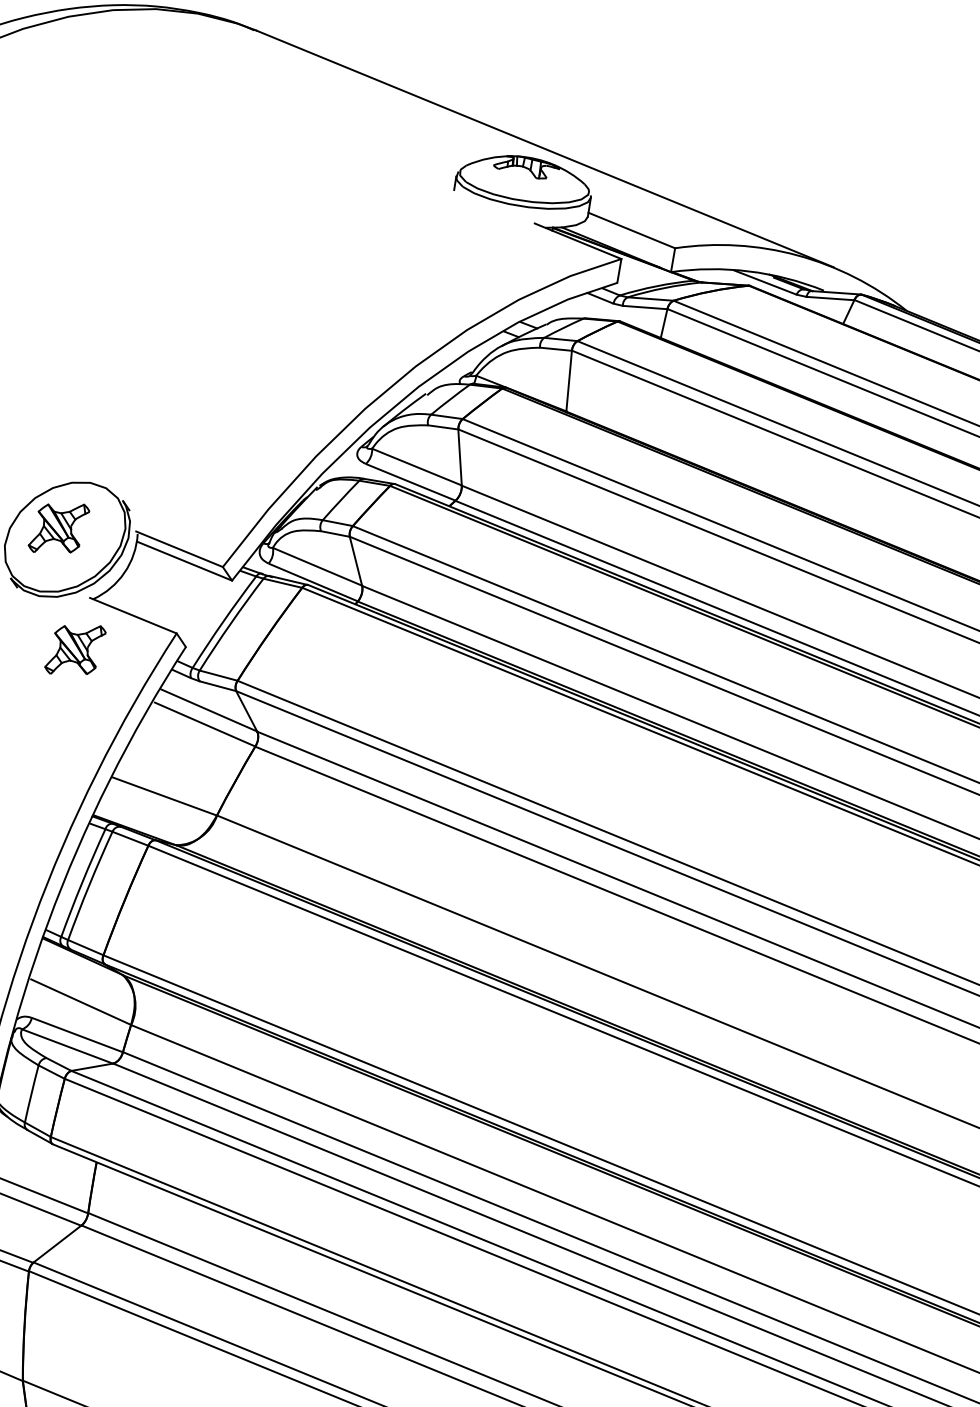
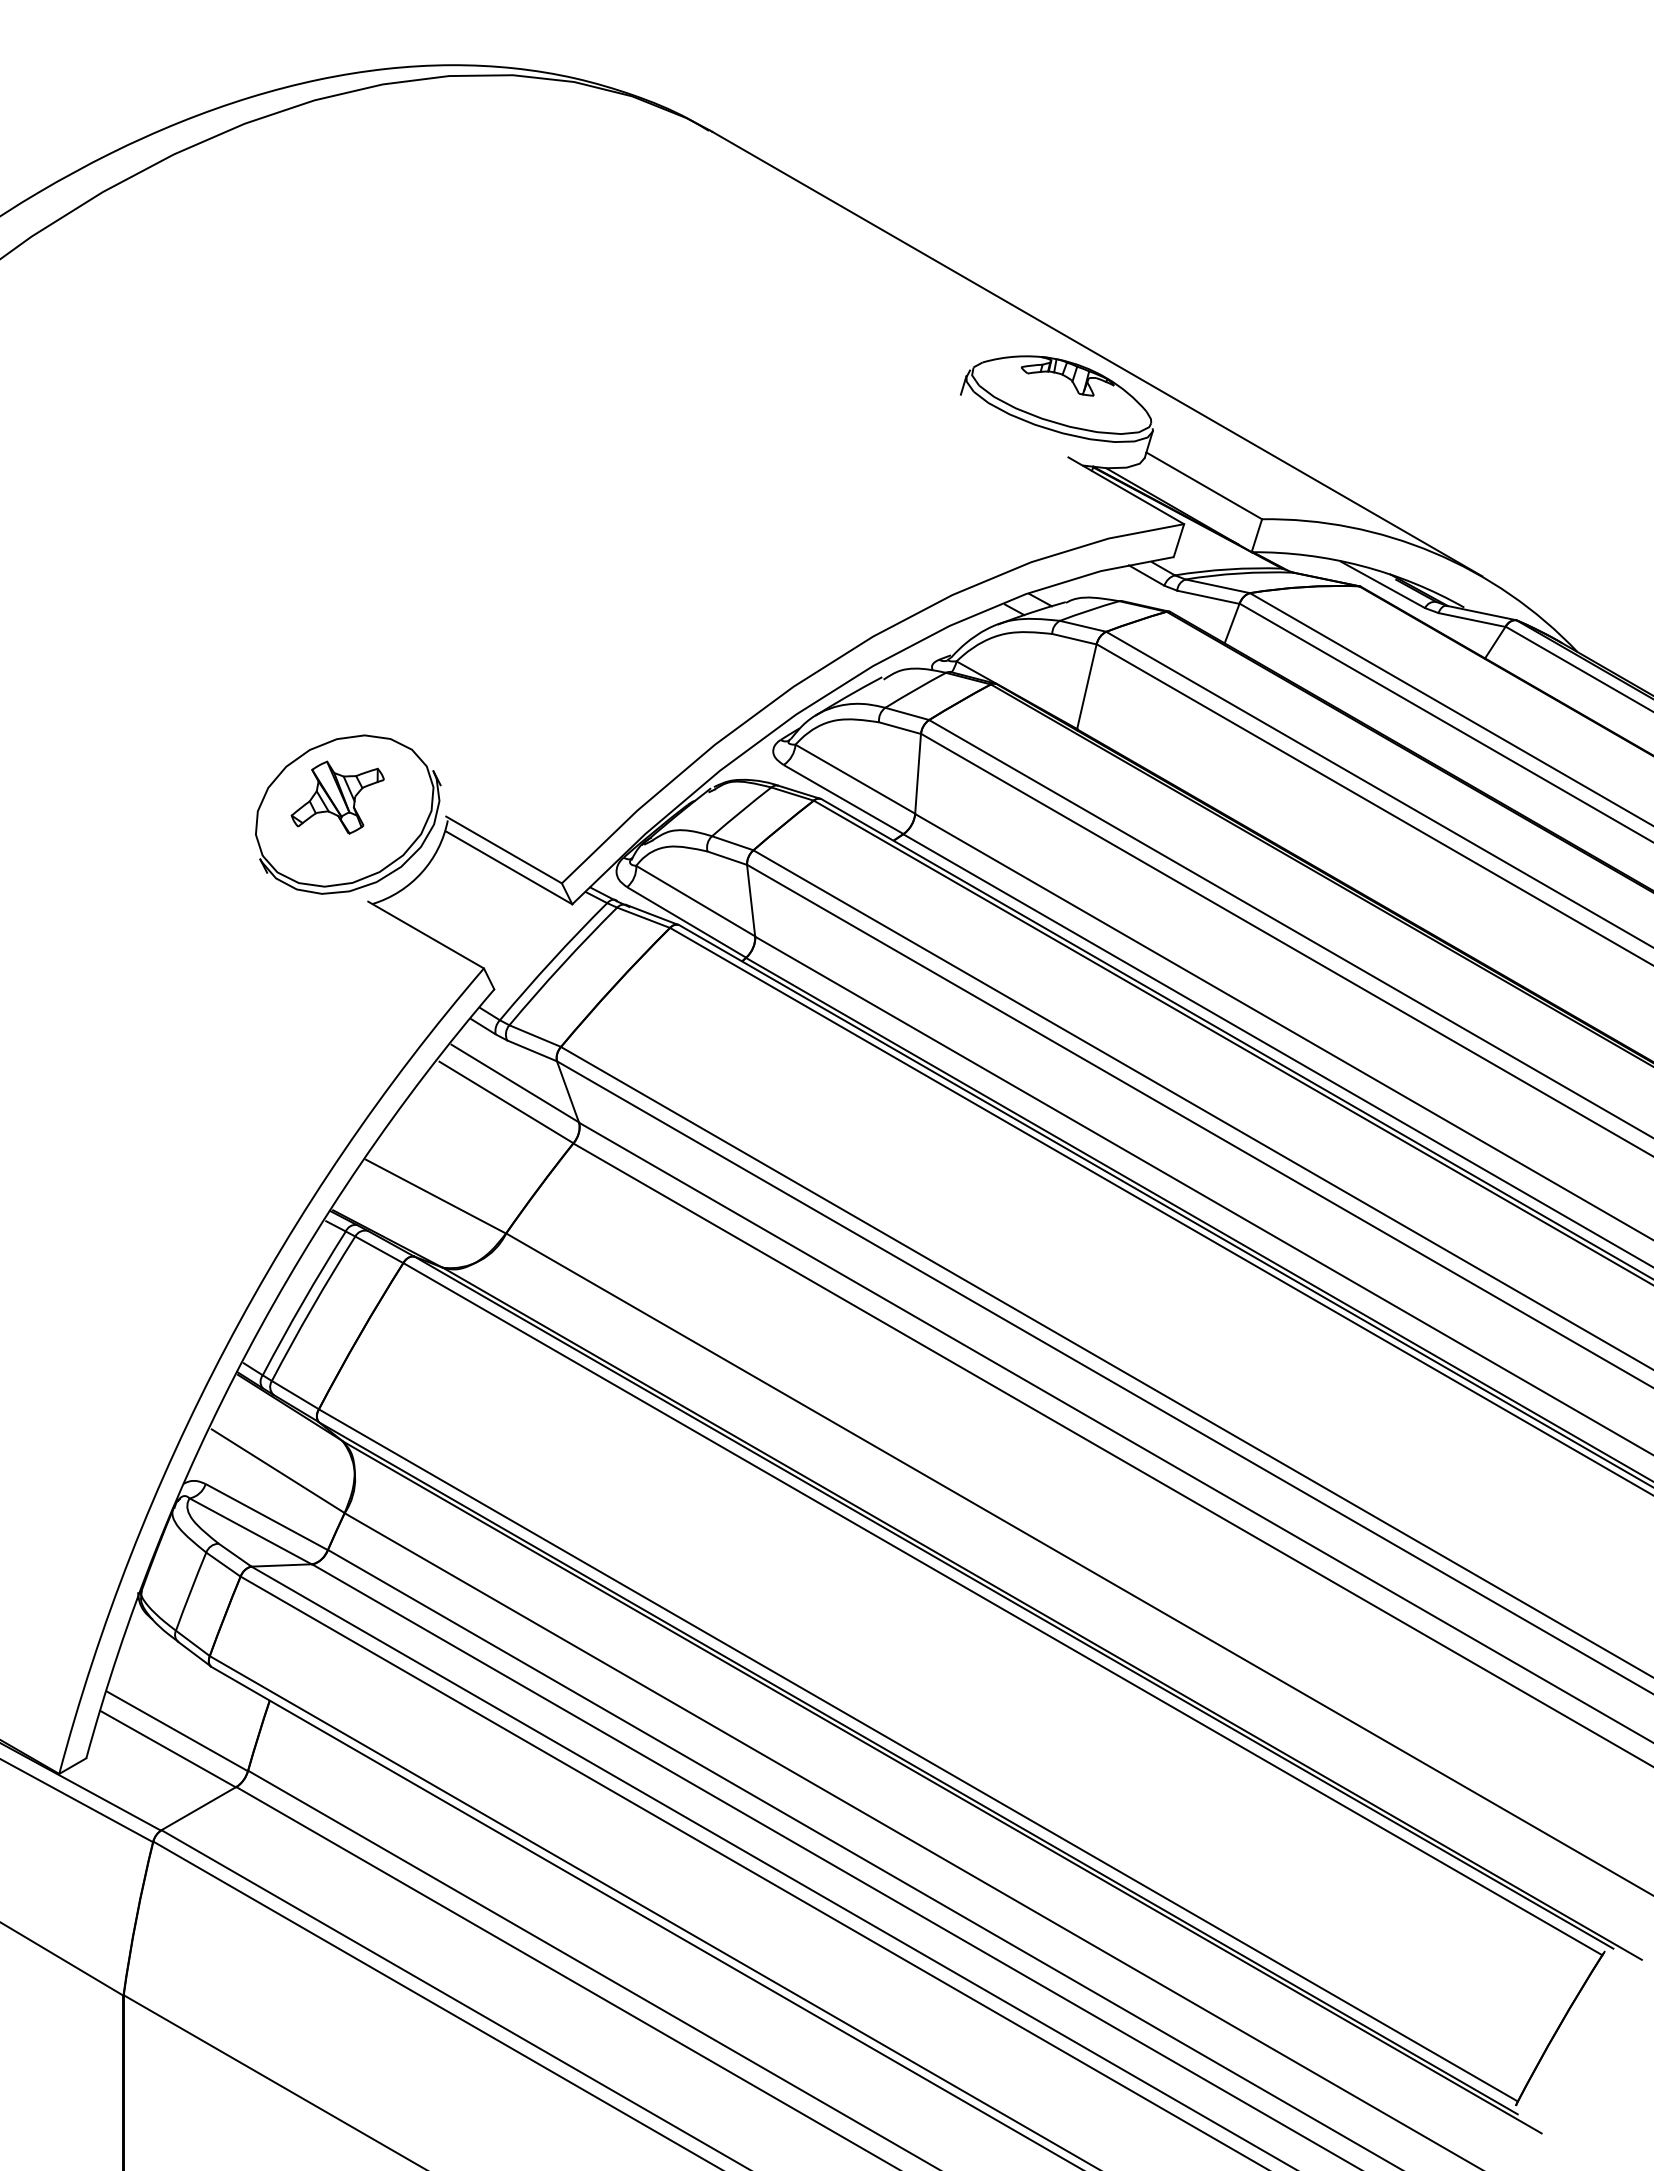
part: (75, 650) -> (337, 972), removed

